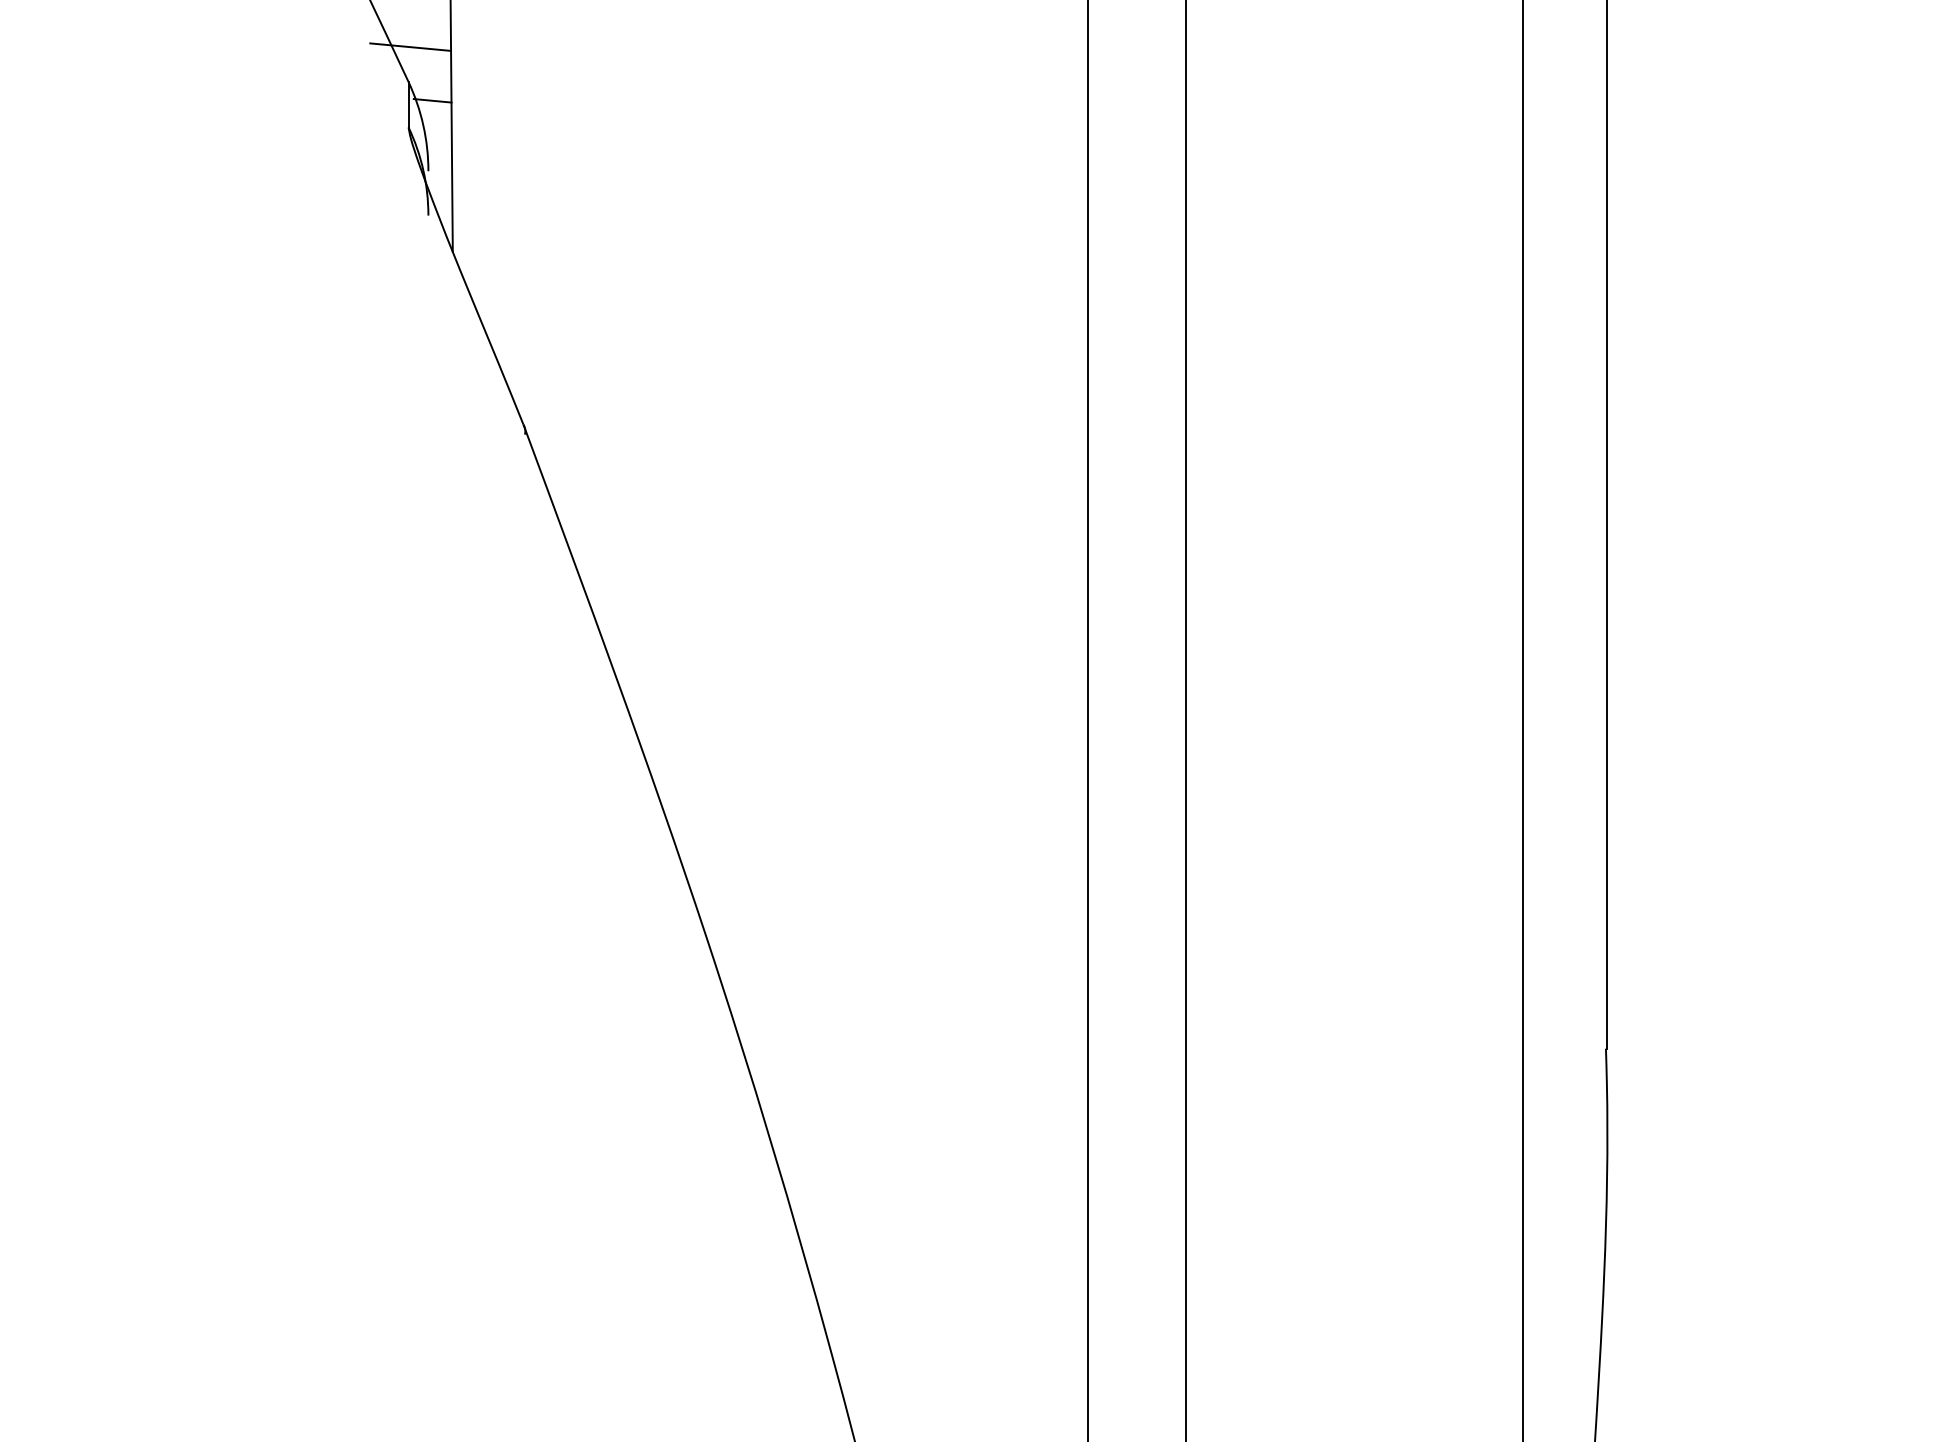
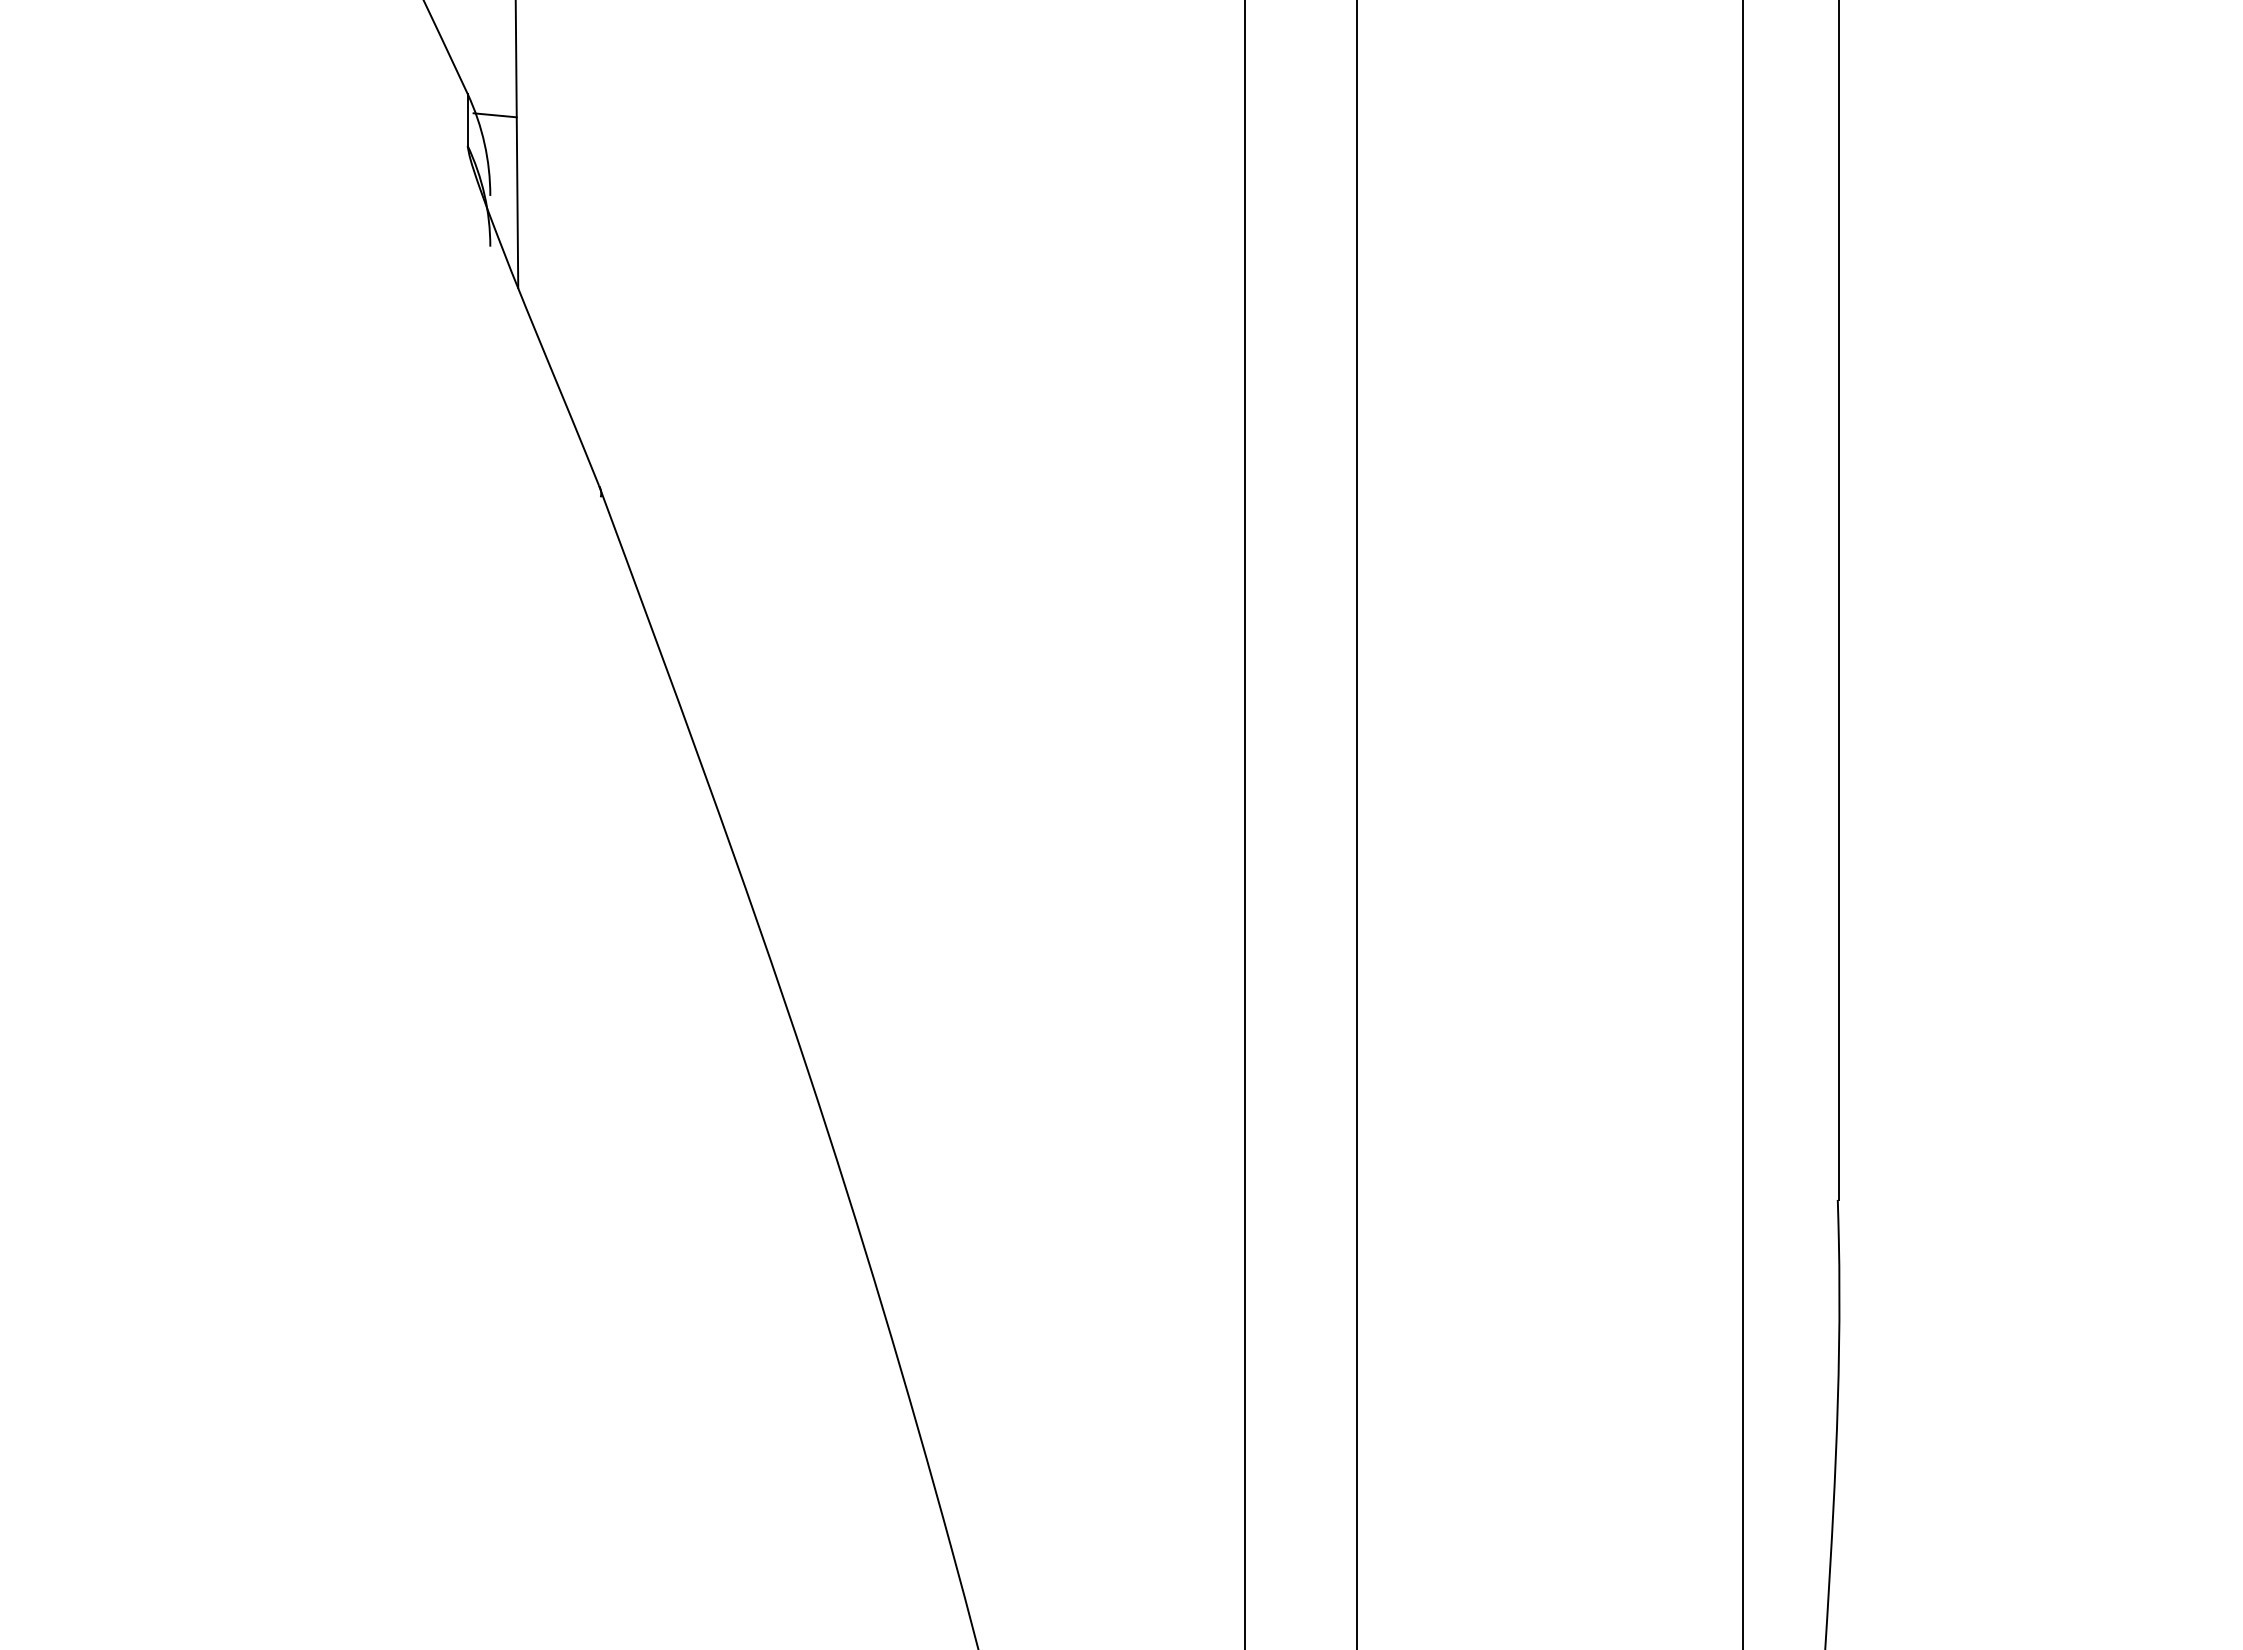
line: (410, 46) -> (469, 53), removed

